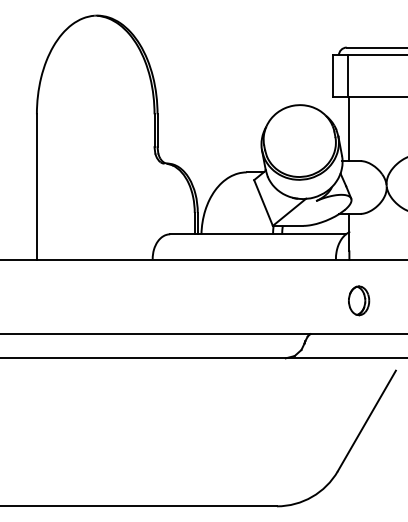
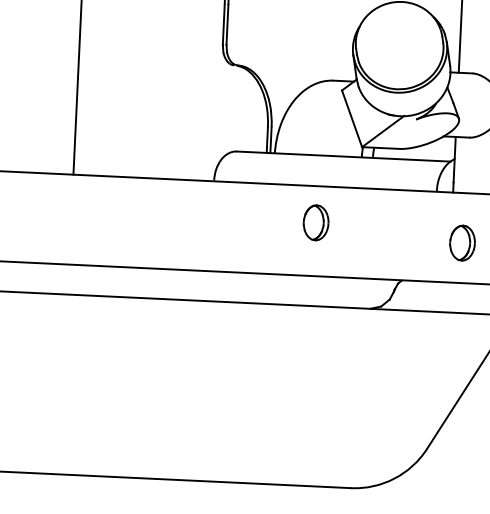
part: (238, 289) -> (316, 222), added

